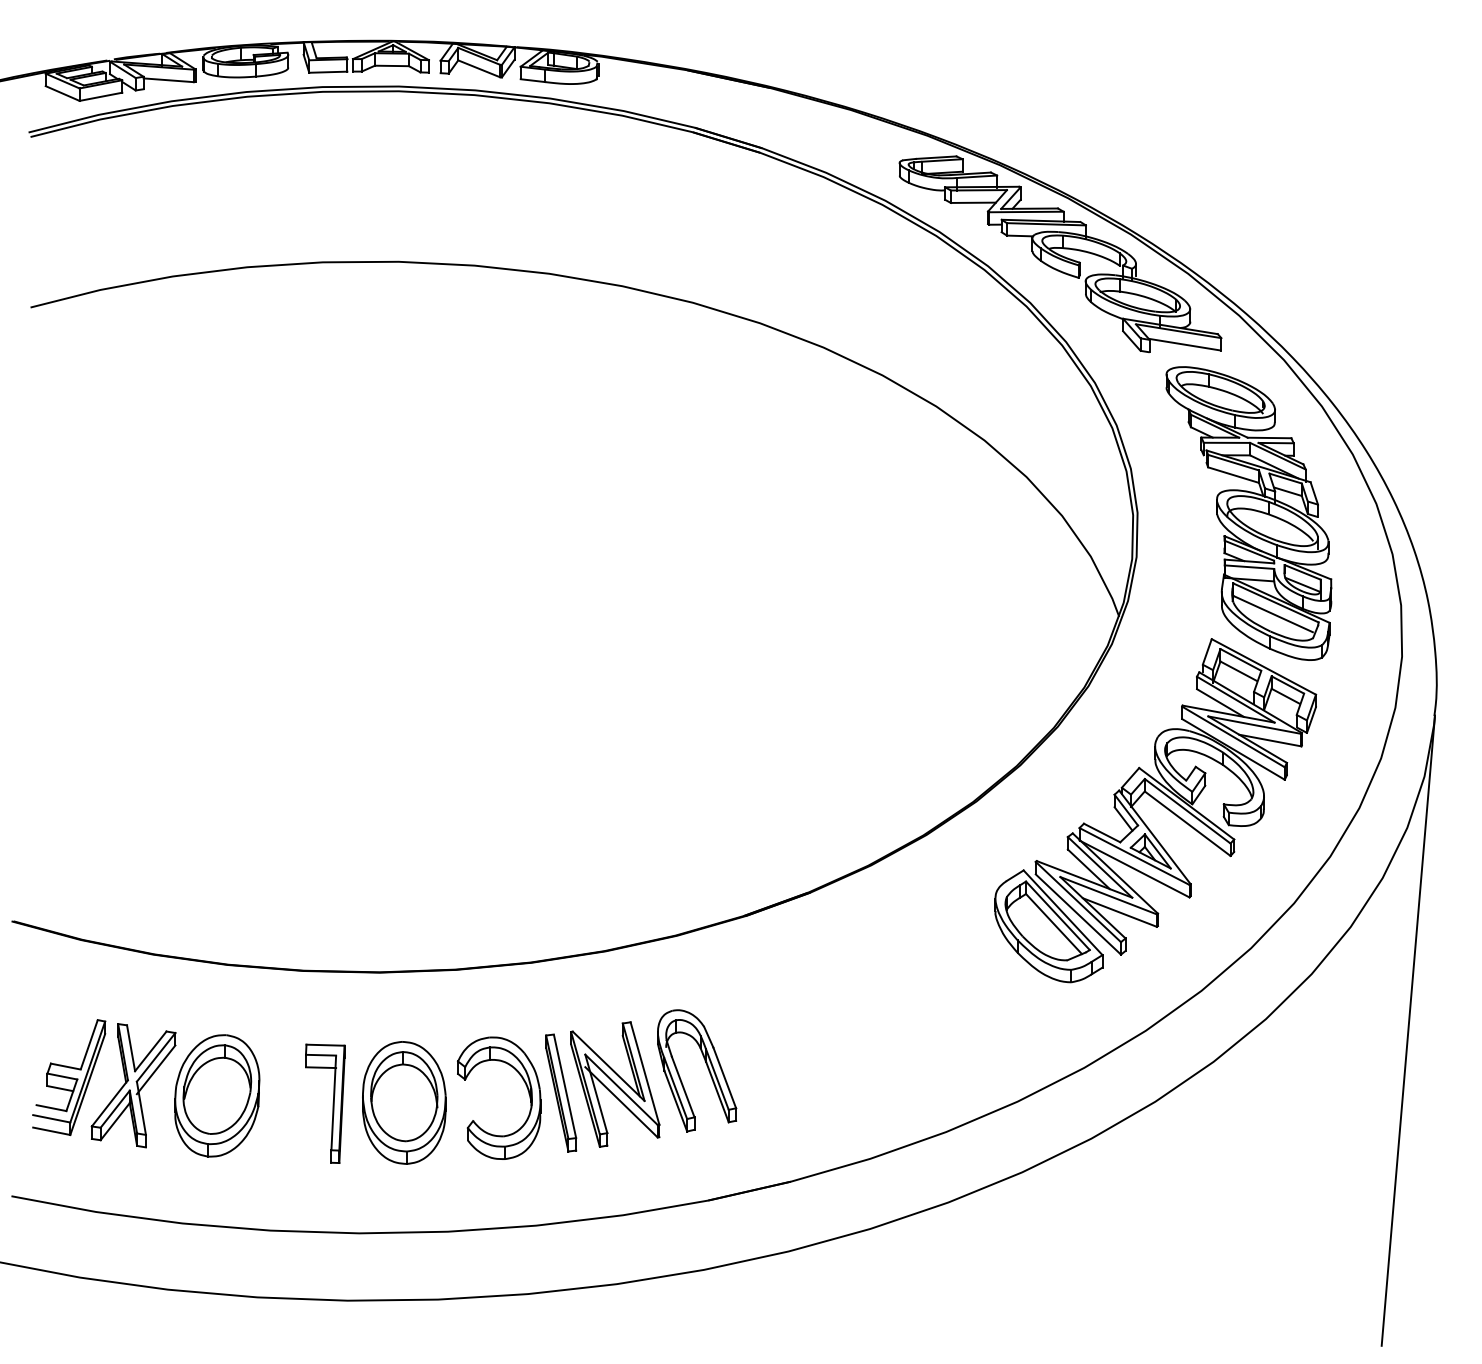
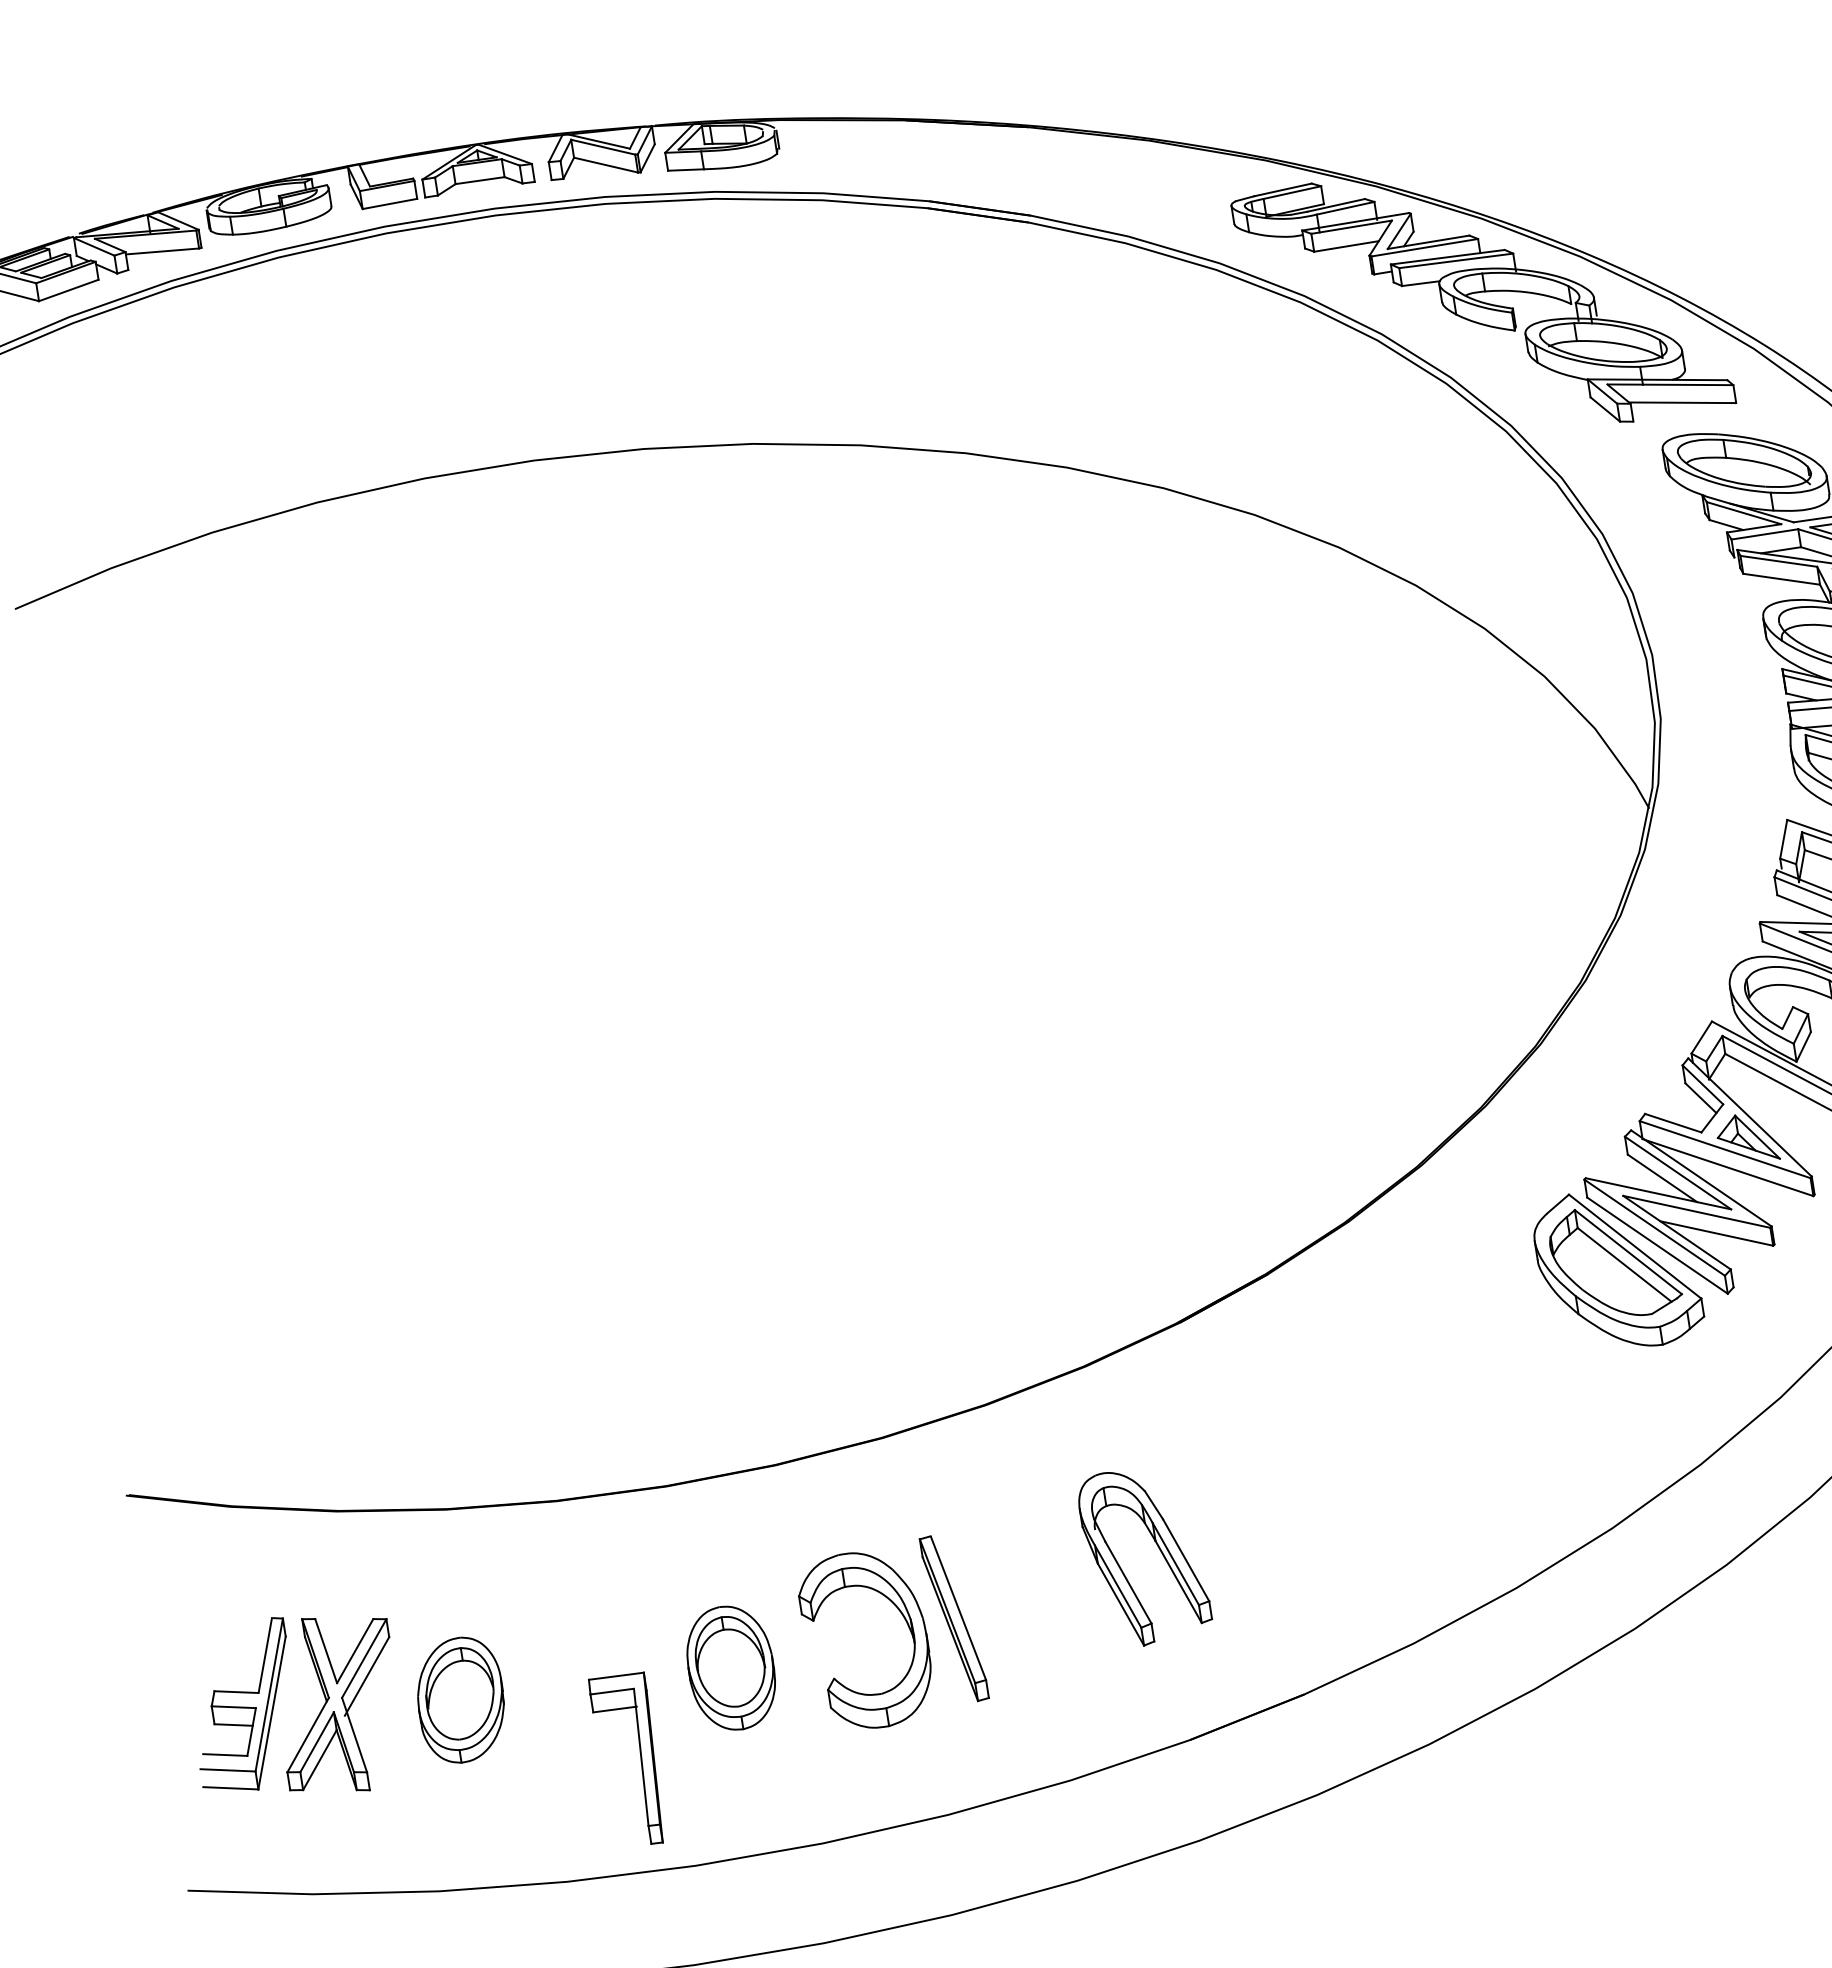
part: (615, 1084) -> (1030, 1594), removed
part: (217, 1095) -> (461, 1699), size x0.7
part: (404, 1102) -> (731, 1667), size x0.7
part: (332, 1103) -> (639, 1758), moved

